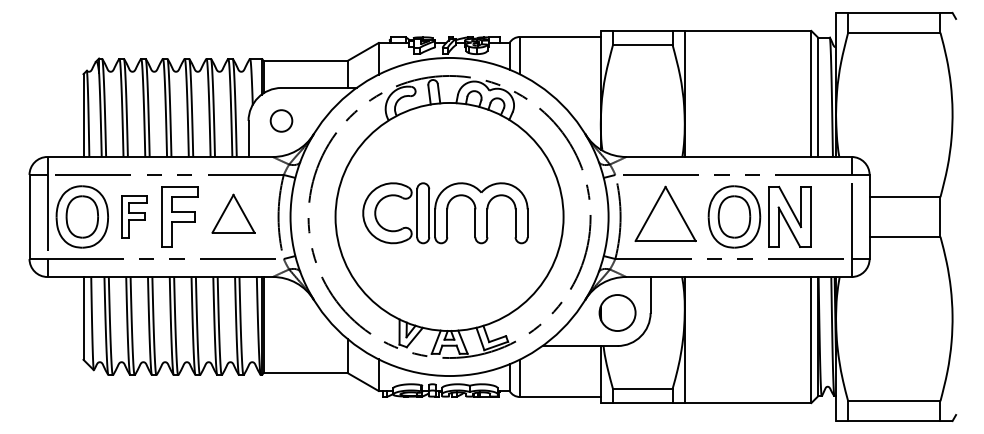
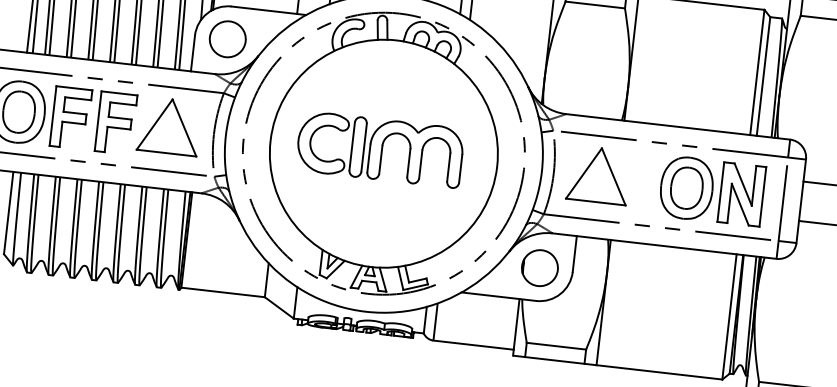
circle: (281, 120) -> (227, 38), size x1.67
part: (233, 213) -> (169, 125), size x1.43
part: (134, 216) -> (70, 117), size x1.43
part: (759, 216) -> (711, 190), moved

